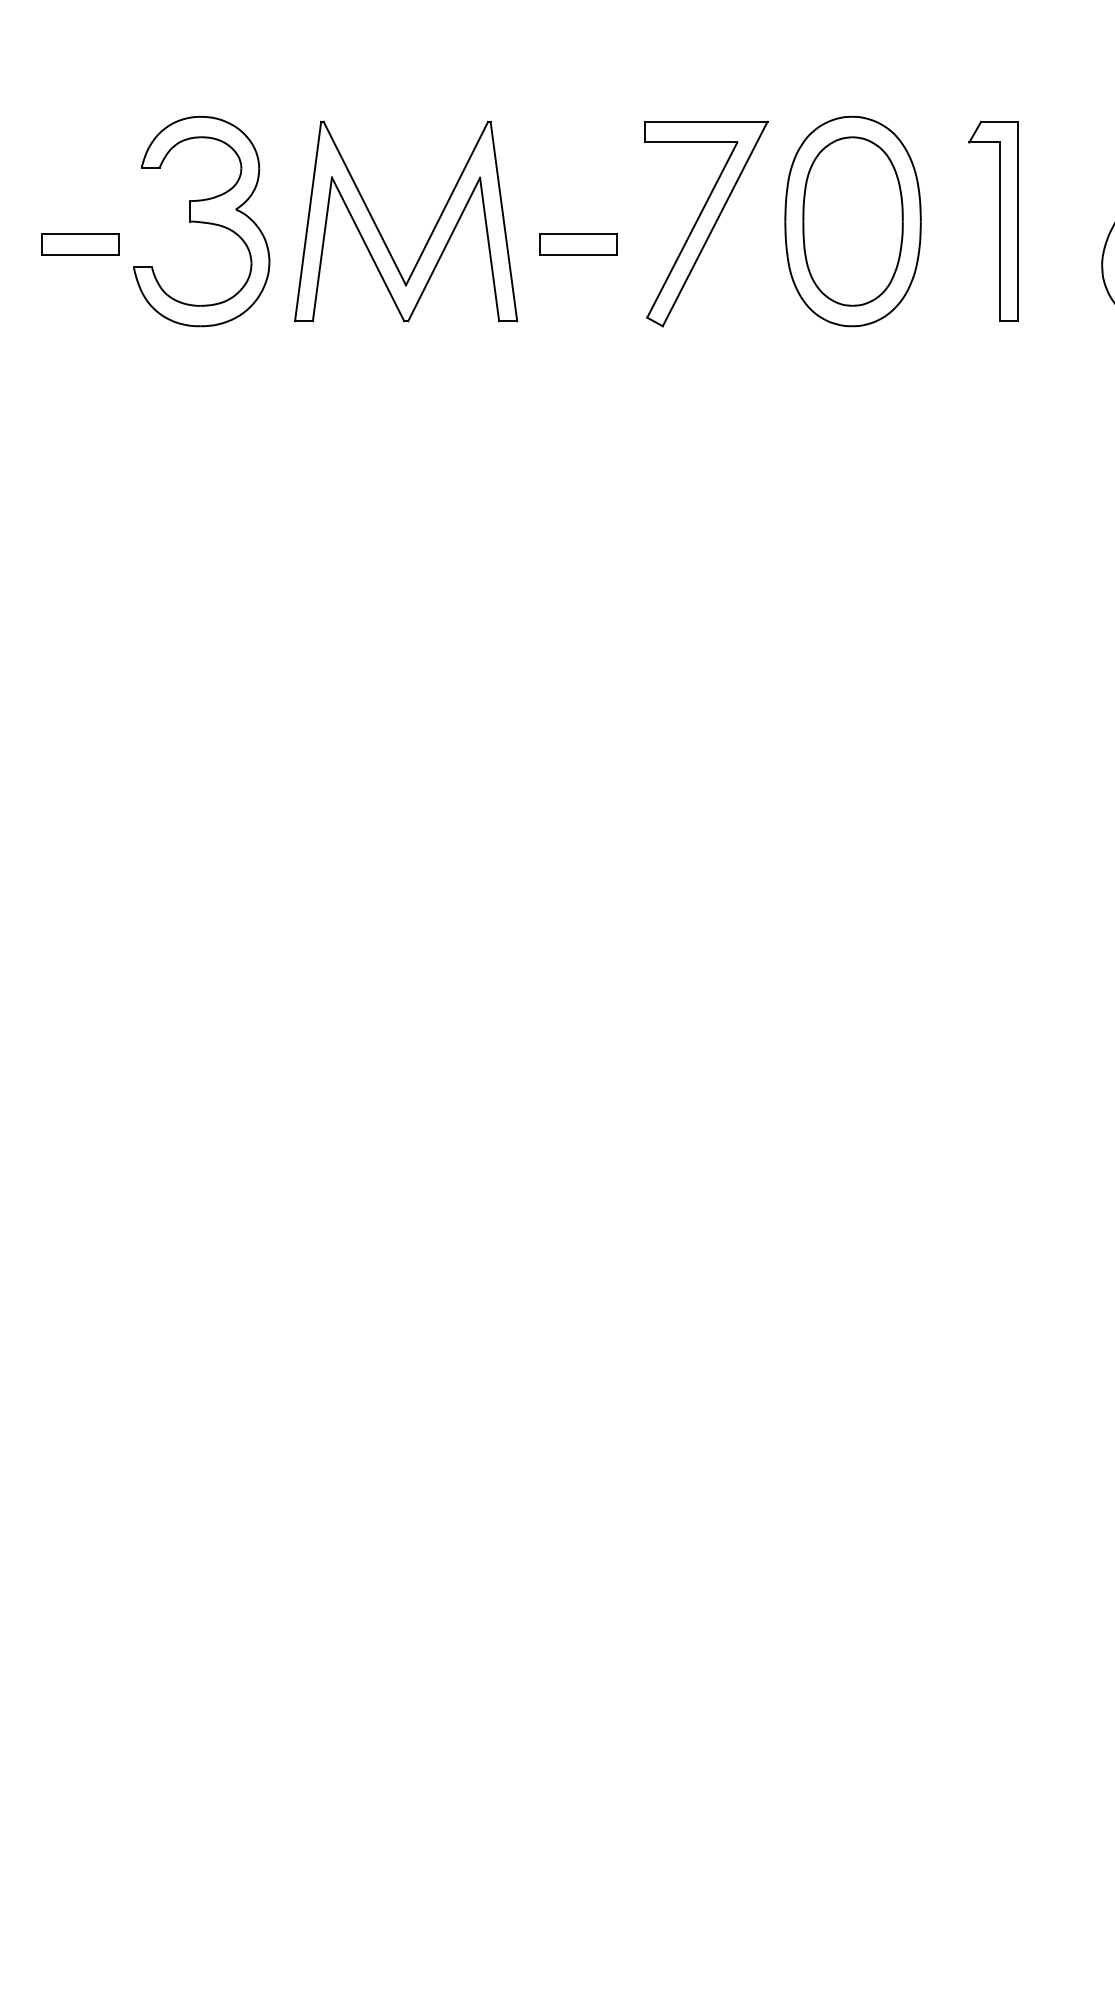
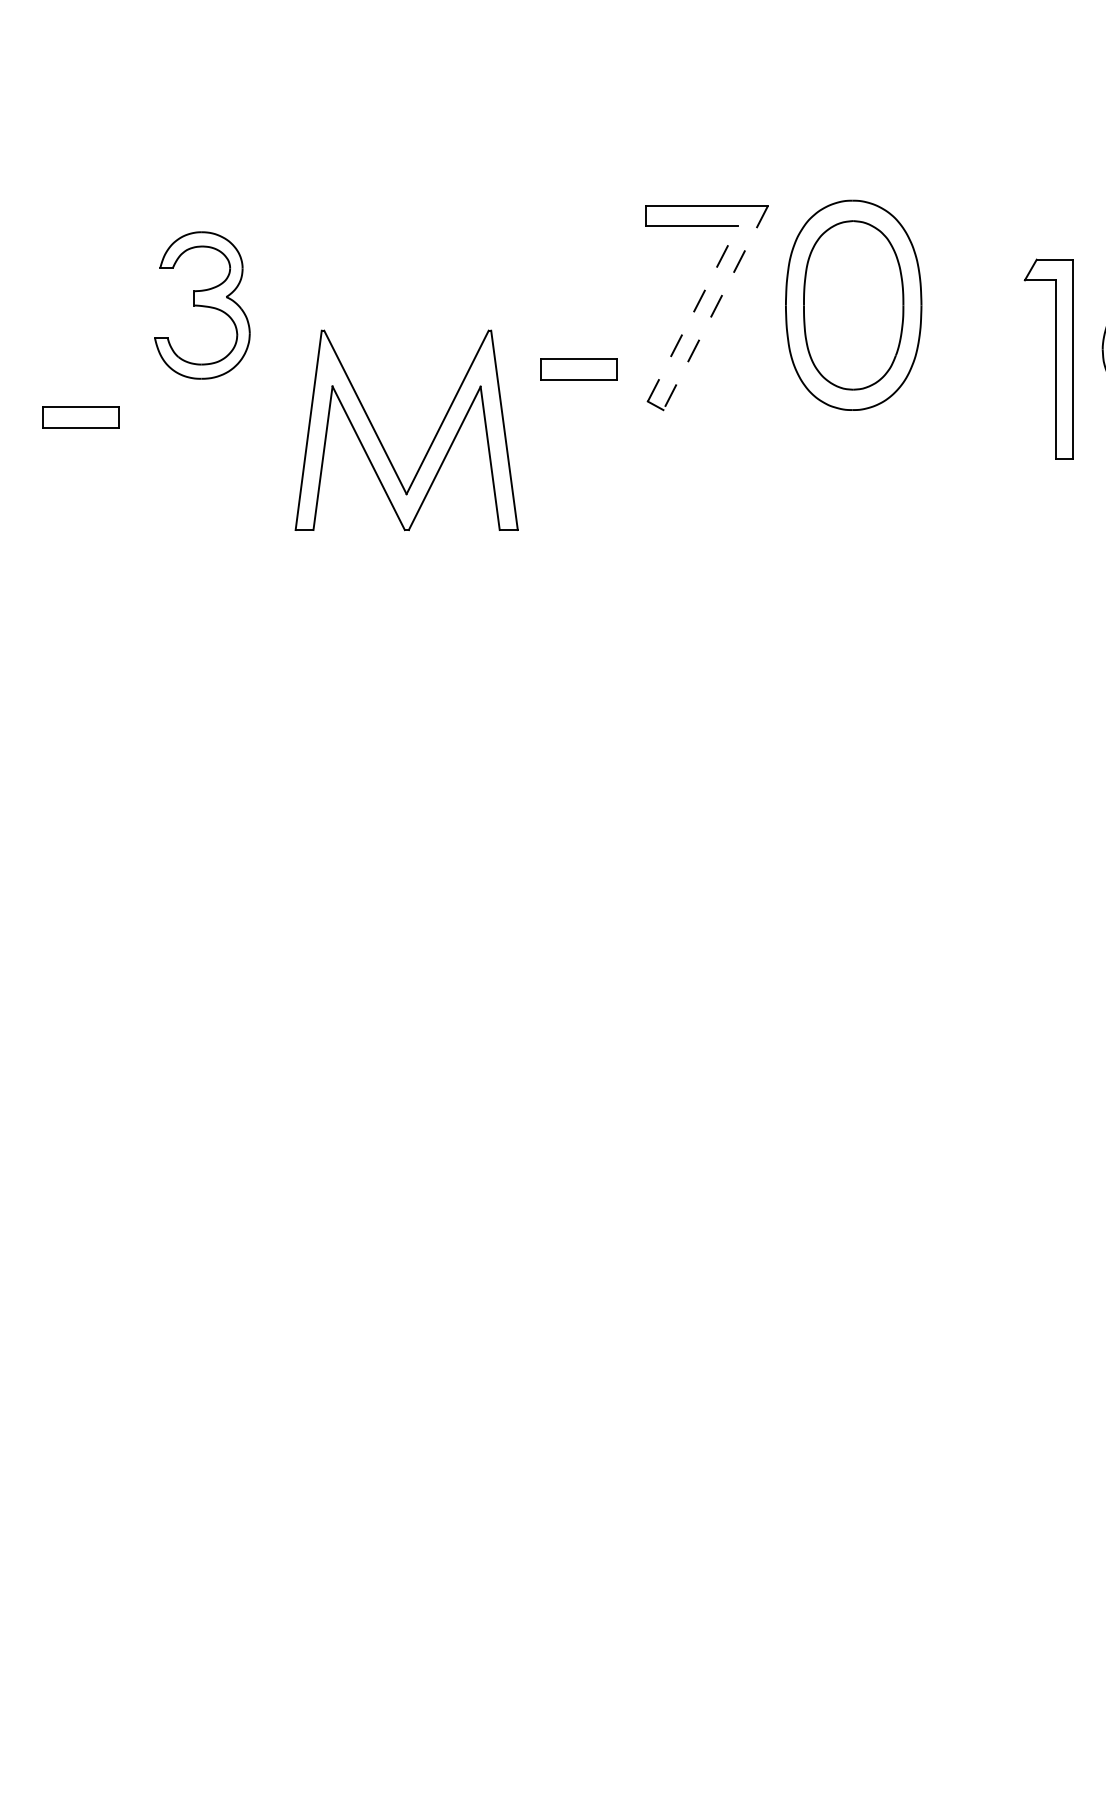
part: (993, 220) -> (1049, 358), moved
part: (201, 221) -> (202, 305), size x0.7
line: (715, 224) -> (716, 308), solid -> dashed
line: (692, 230) -> (693, 314), solid -> dashed
part: (430, 234) -> (431, 443), moved
part: (80, 244) -> (81, 417), moved
part: (578, 244) -> (579, 369), moved

